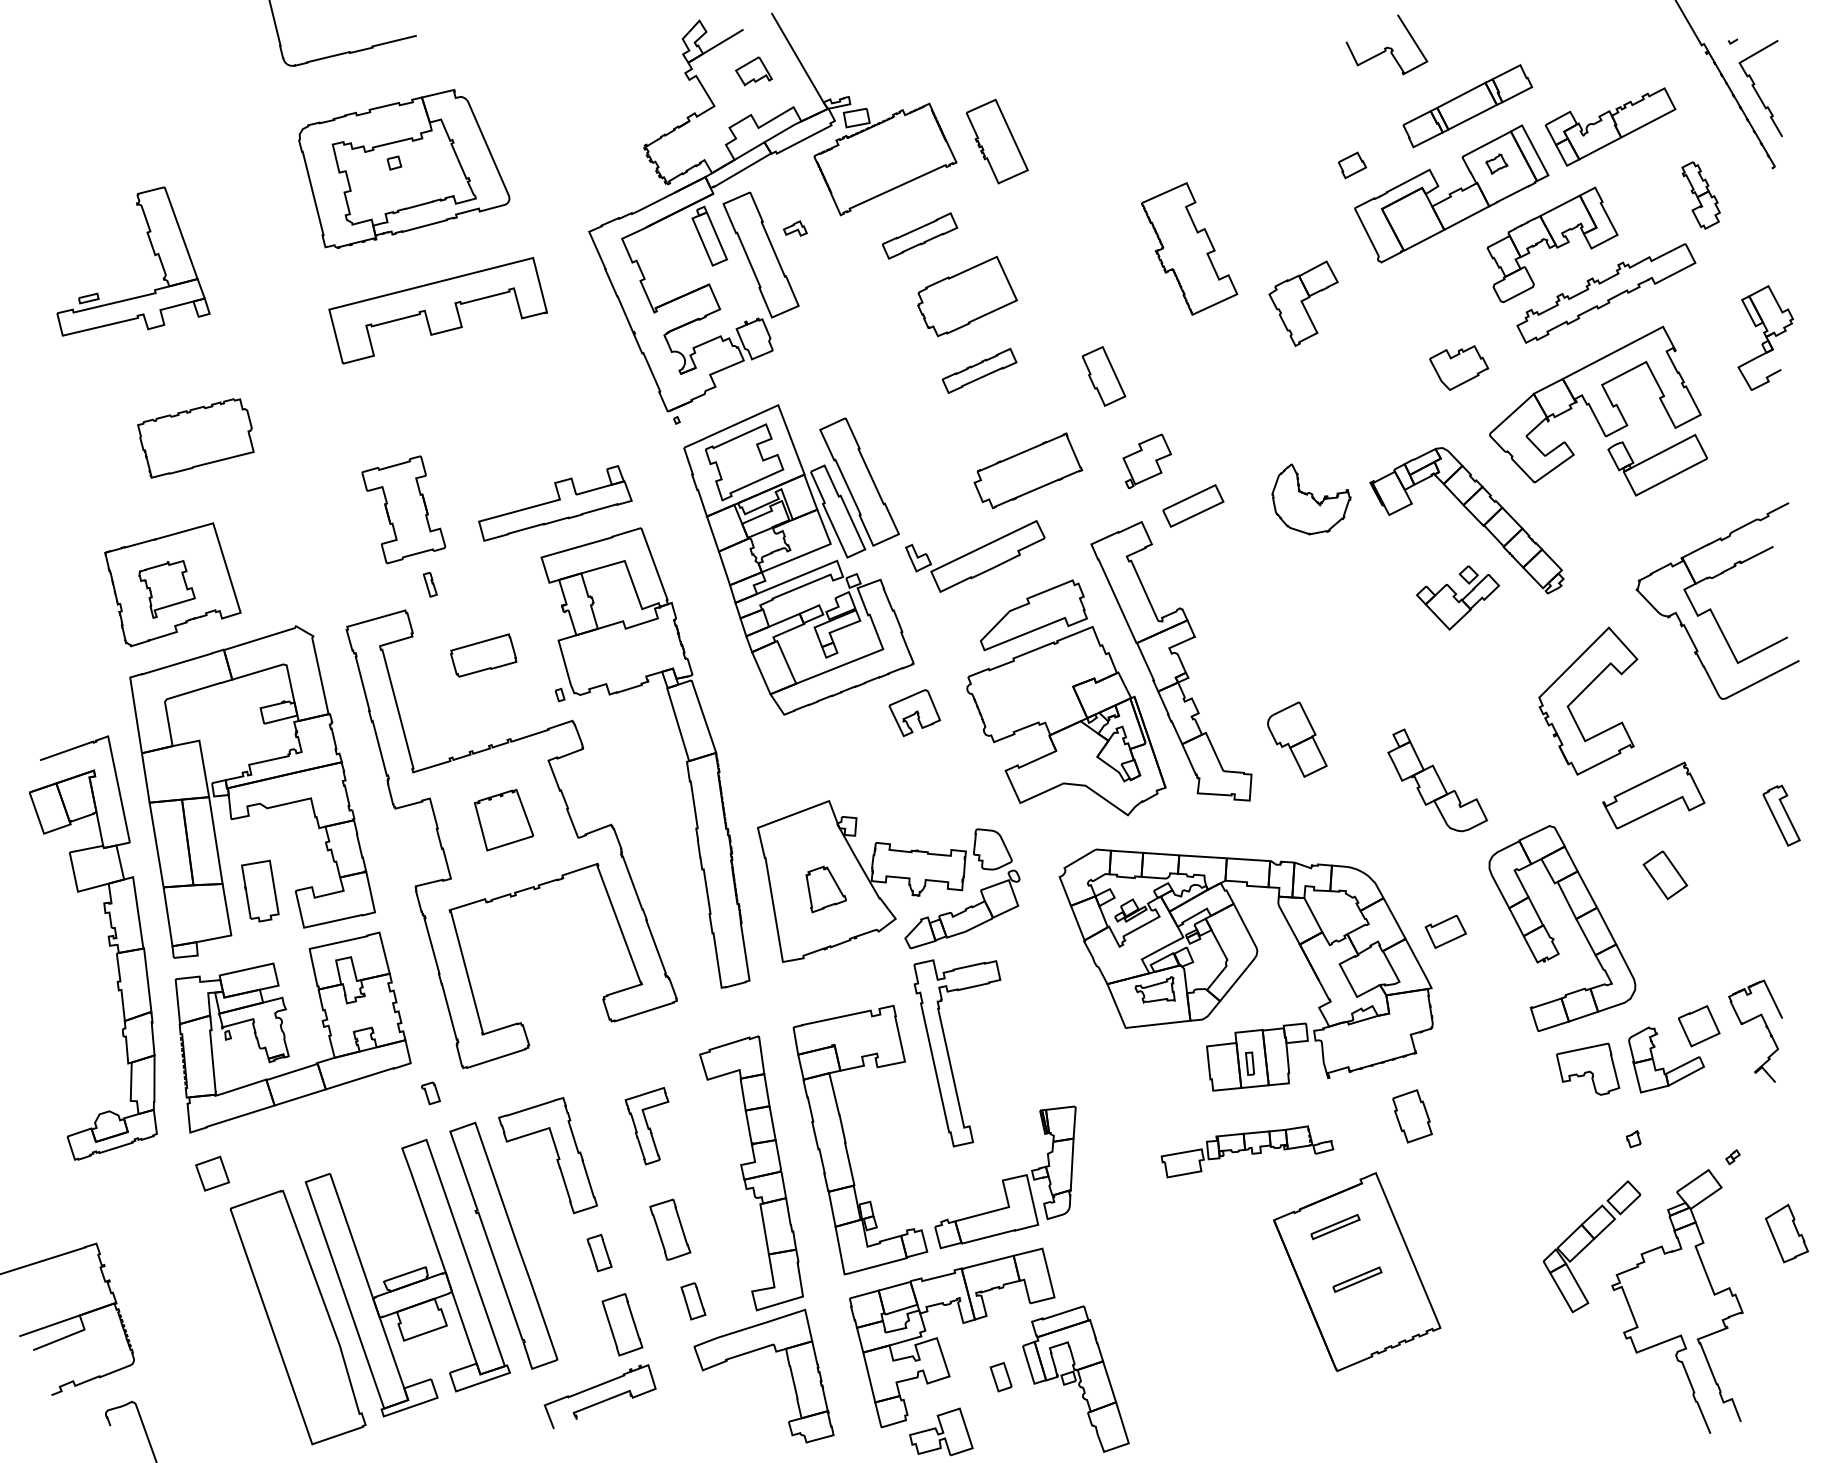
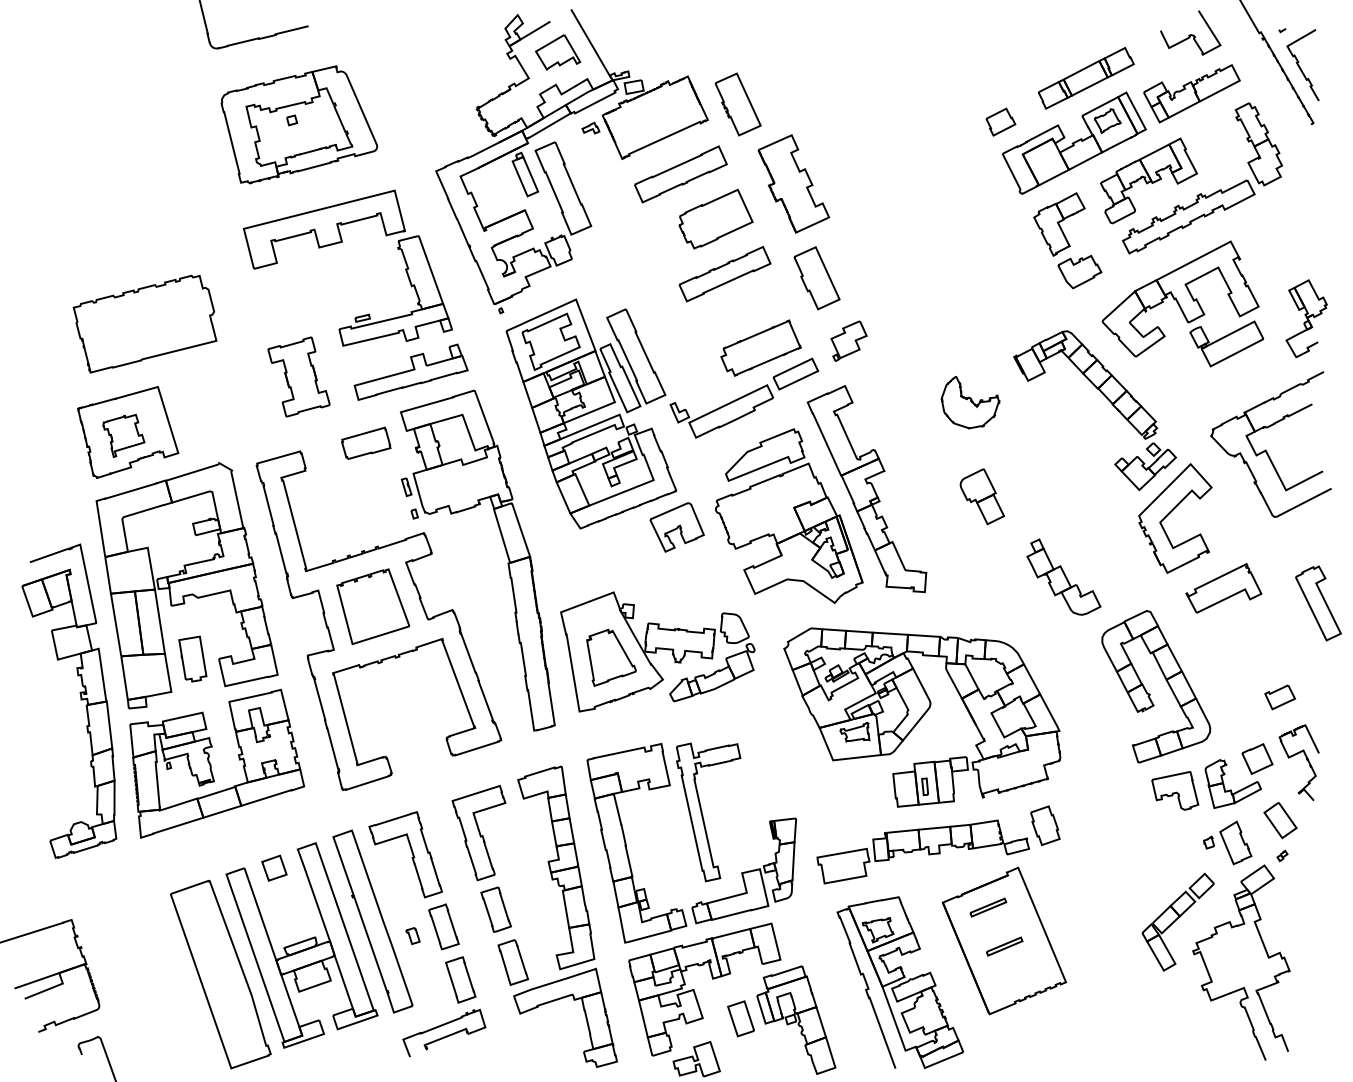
curve: (1387, 46) -> (1191, 34), moved
part: (753, 71) -> (557, 52), size x1.67
part: (1496, 164) -> (1107, 121), size x1.67
part: (1352, 165) -> (1000, 122), size x1.43
part: (1700, 195) -> (1258, 144), size x1.67
part: (795, 228) -> (591, 128), moved
part: (919, 235) -> (680, 174), size x1.67
part: (1189, 248) -> (793, 183), moved
part: (153, 253) -> (410, 284), moved
part: (1303, 303) -> (1059, 224), moved
part: (1765, 337) -> (1306, 318), moved
part: (979, 370) -> (724, 273), size x1.67
part: (1103, 376) -> (816, 278), size x1.43
part: (195, 438) -> (144, 324), size x1.67
part: (1311, 499) -> (970, 402), moved
part: (1193, 505) -> (795, 373), moved
part: (429, 584) -> (406, 486), moved
part: (1458, 597) -> (1145, 466), moved
part: (483, 655) -> (366, 443), moved
part: (914, 712) -> (676, 526), size x1.43
part: (1297, 739) -> (982, 496), moved
part: (1781, 815) -> (1318, 603), size x1.67
part: (503, 819) -> (372, 606), size x1.67
part: (1665, 875) -> (1280, 820), moved
part: (826, 889) -> (611, 657), size x1.67
part: (1445, 931) -> (1279, 697), moved
part: (949, 1054) -> (702, 813), moved
part: (430, 1093) -> (412, 936), moved
part: (646, 1125) -> (478, 832), size x1.67
part: (1247, 1151) -> (923, 851), size x1.67
part: (212, 1173) -> (274, 868), moved
part: (1787, 1233) -> (1236, 842), moved
part: (599, 1252) -> (443, 926), size x1.67
part: (693, 1301) -> (513, 962), size x1.67
part: (1216, 1328) -> (900, 982), added
part: (1000, 1376) -> (740, 1018), size x1.67

